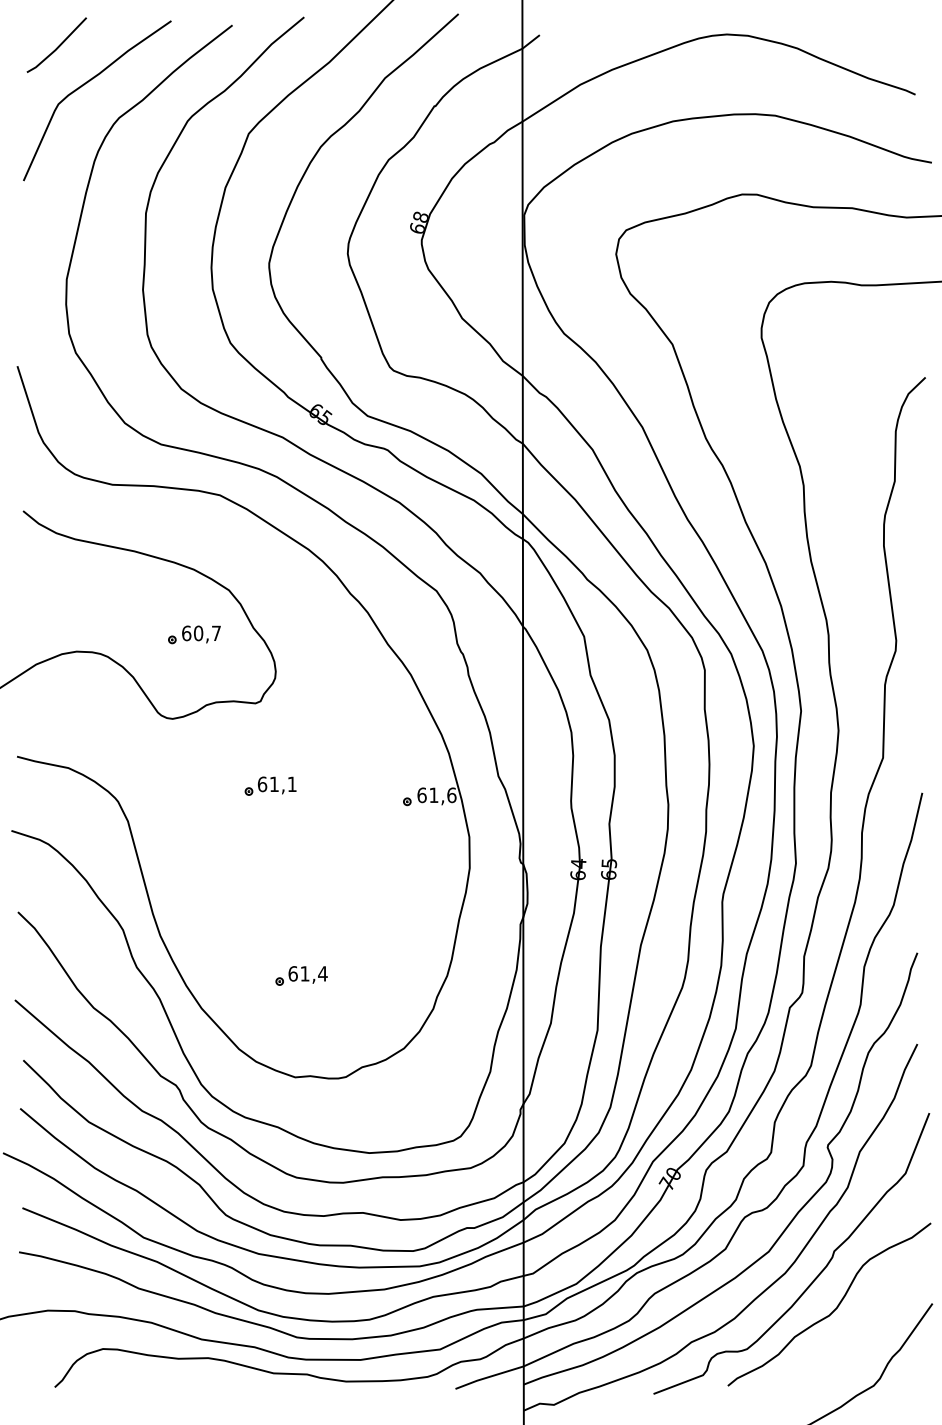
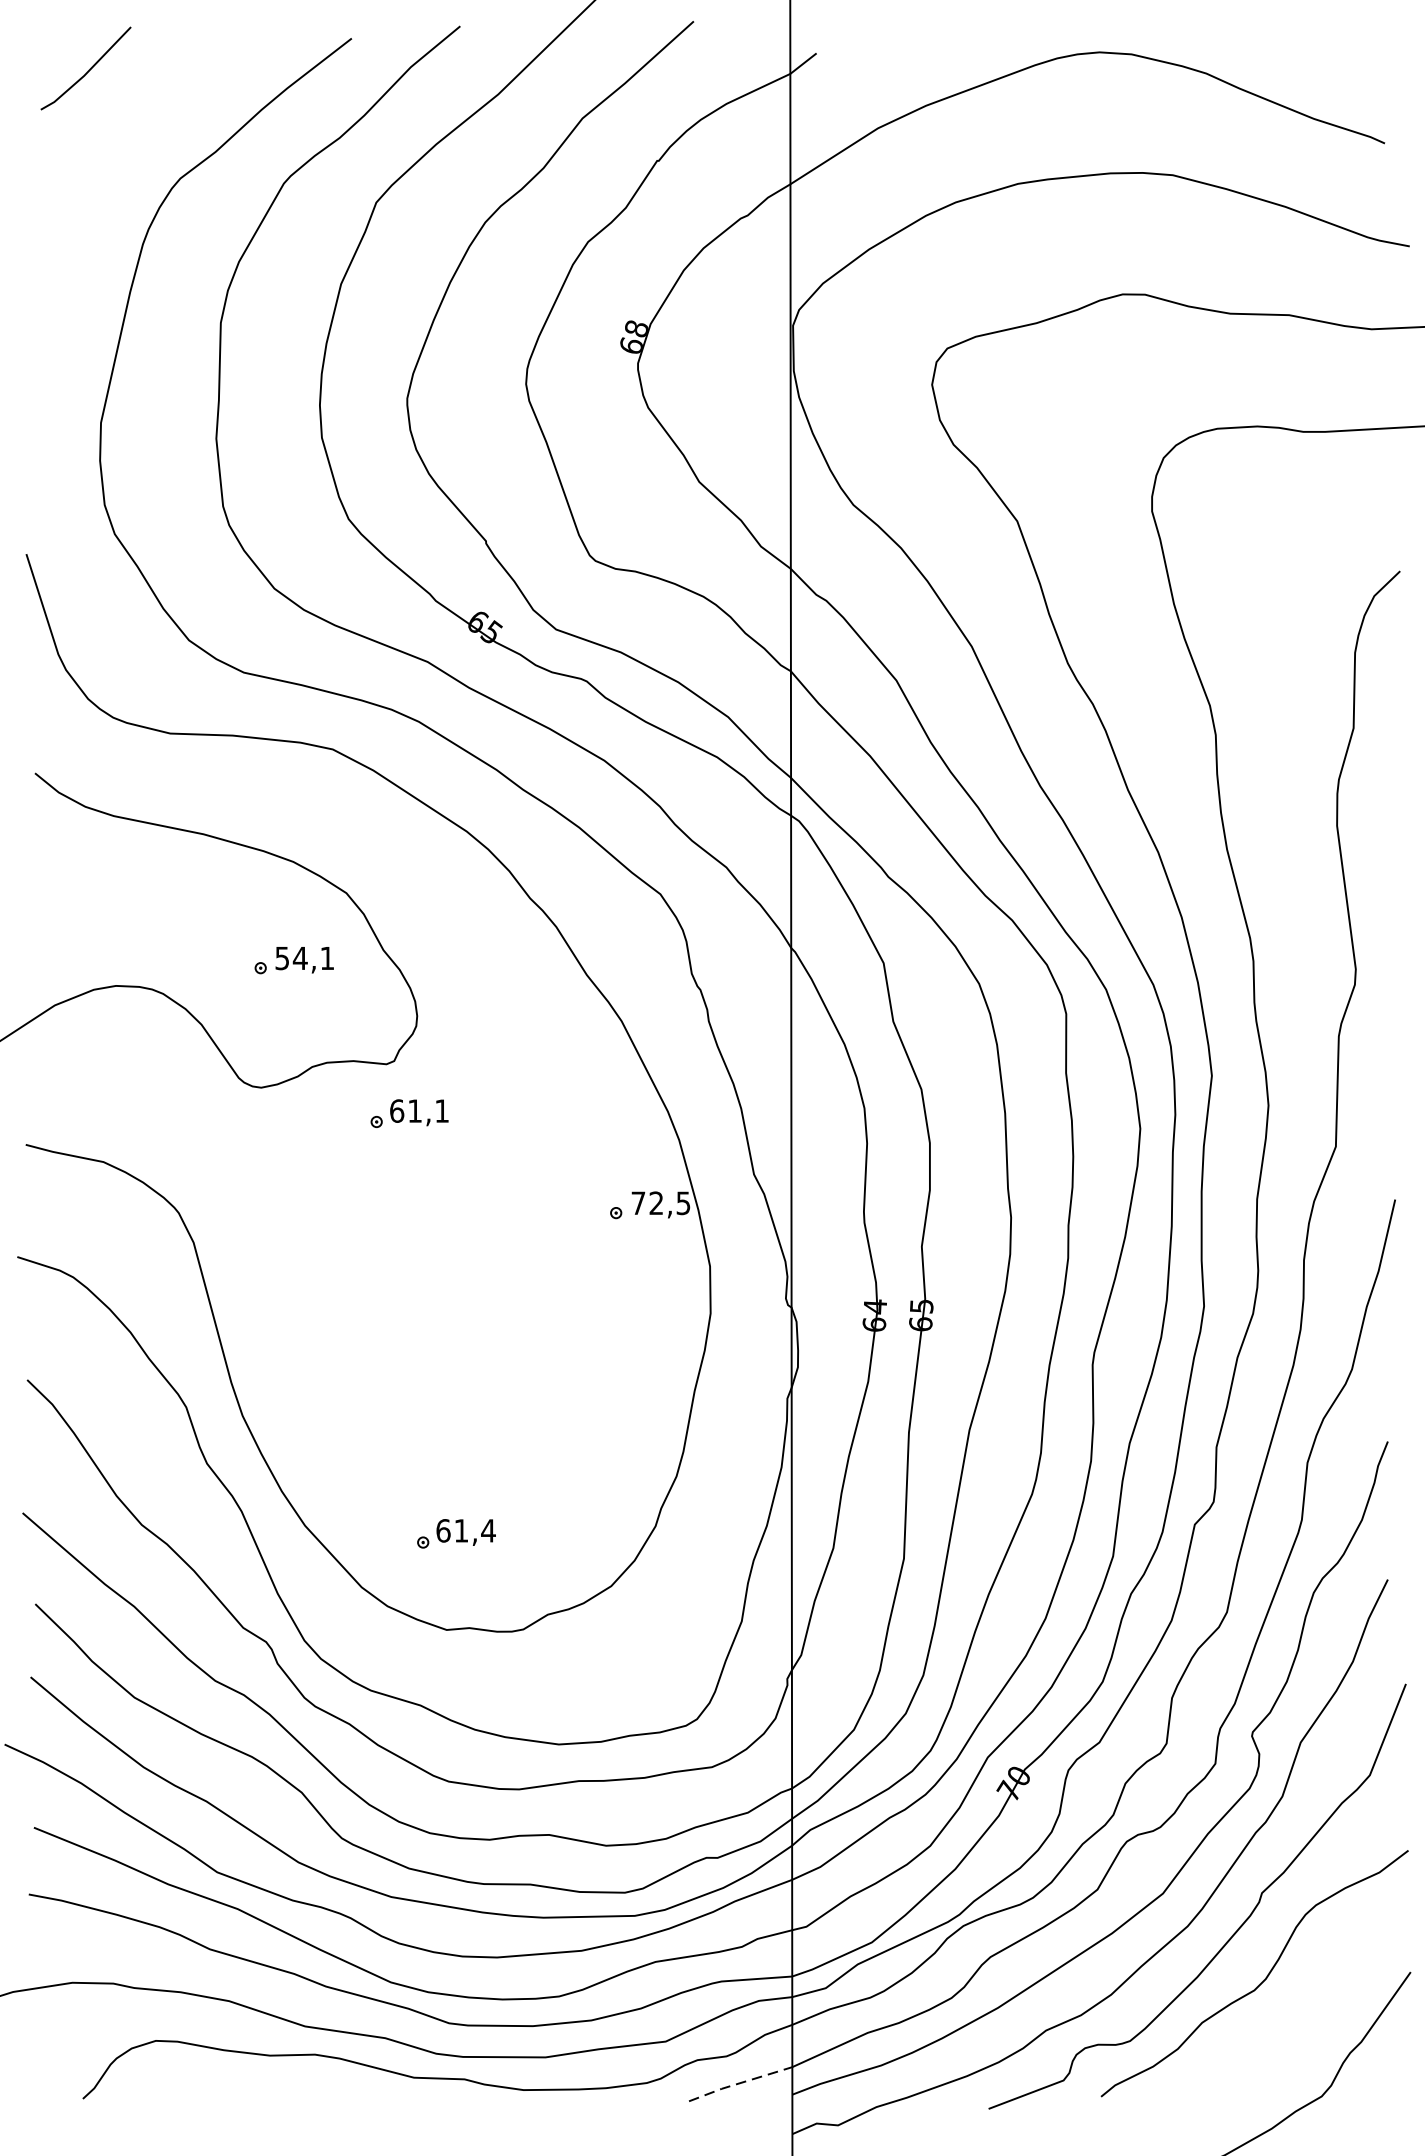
curve: (87, 83) -> (132, 126), removed
text: (201, 633) -> (304, 958), 60,7 -> 54,1
part: (270, 785) -> (409, 1112), moved
text: (436, 795) -> (660, 1203), 61,6 -> 72,5
part: (301, 975) -> (456, 1533), moved
line: (488, 1377) -> (738, 2083), solid -> dashed

